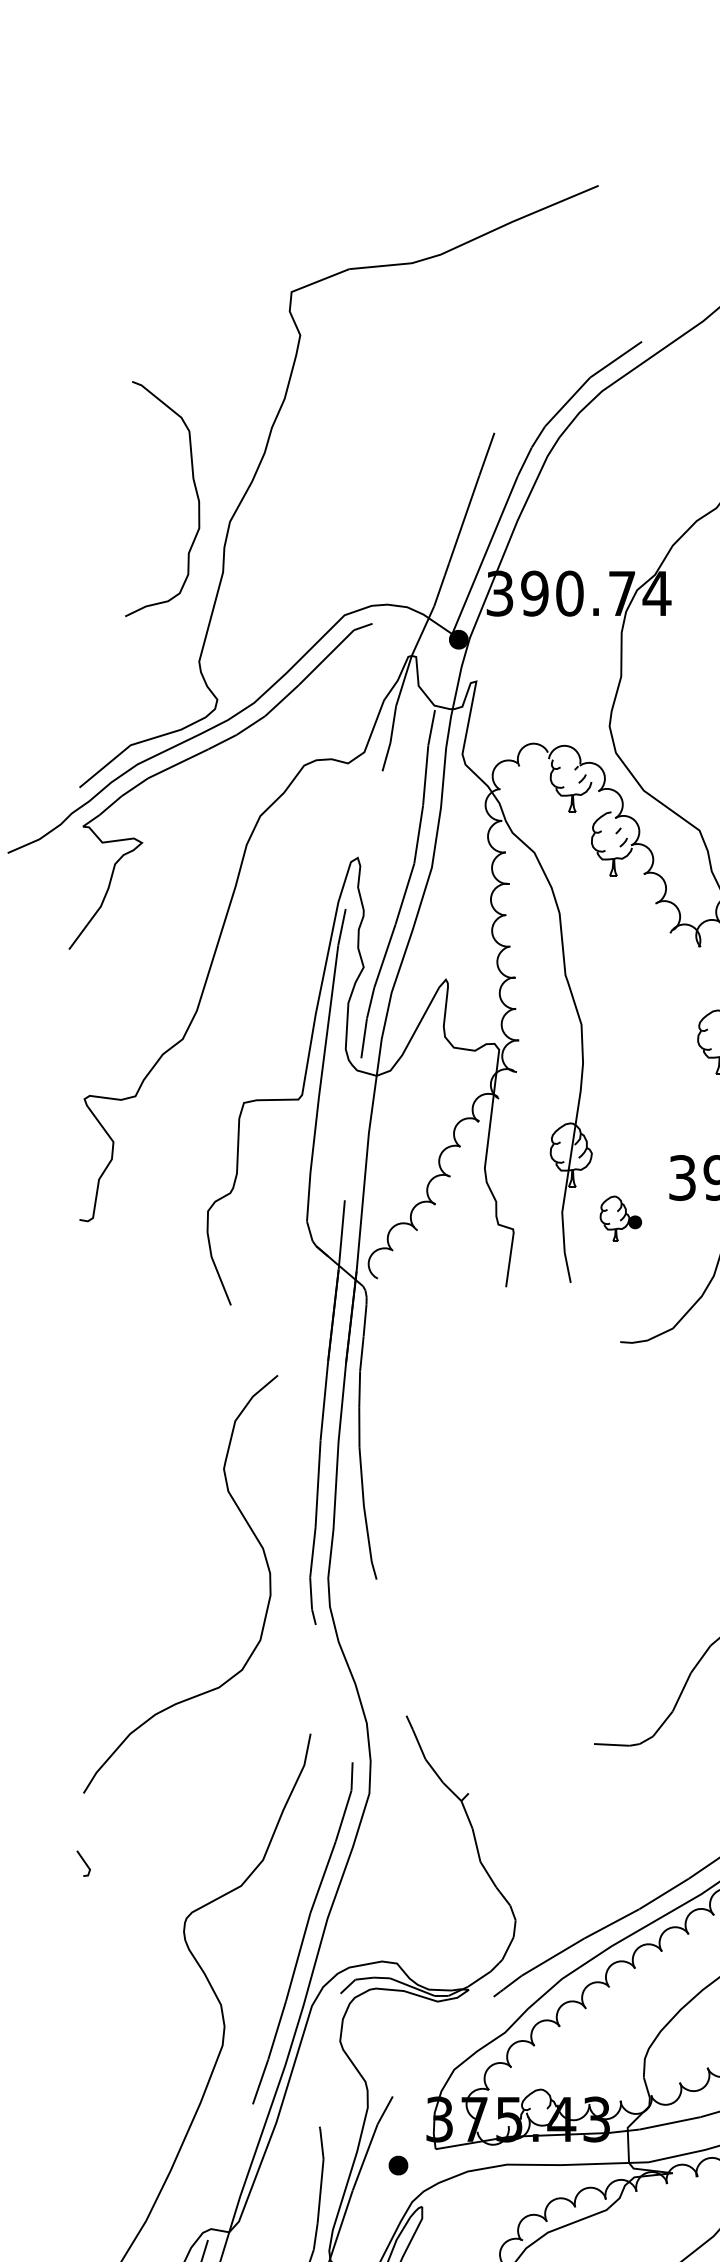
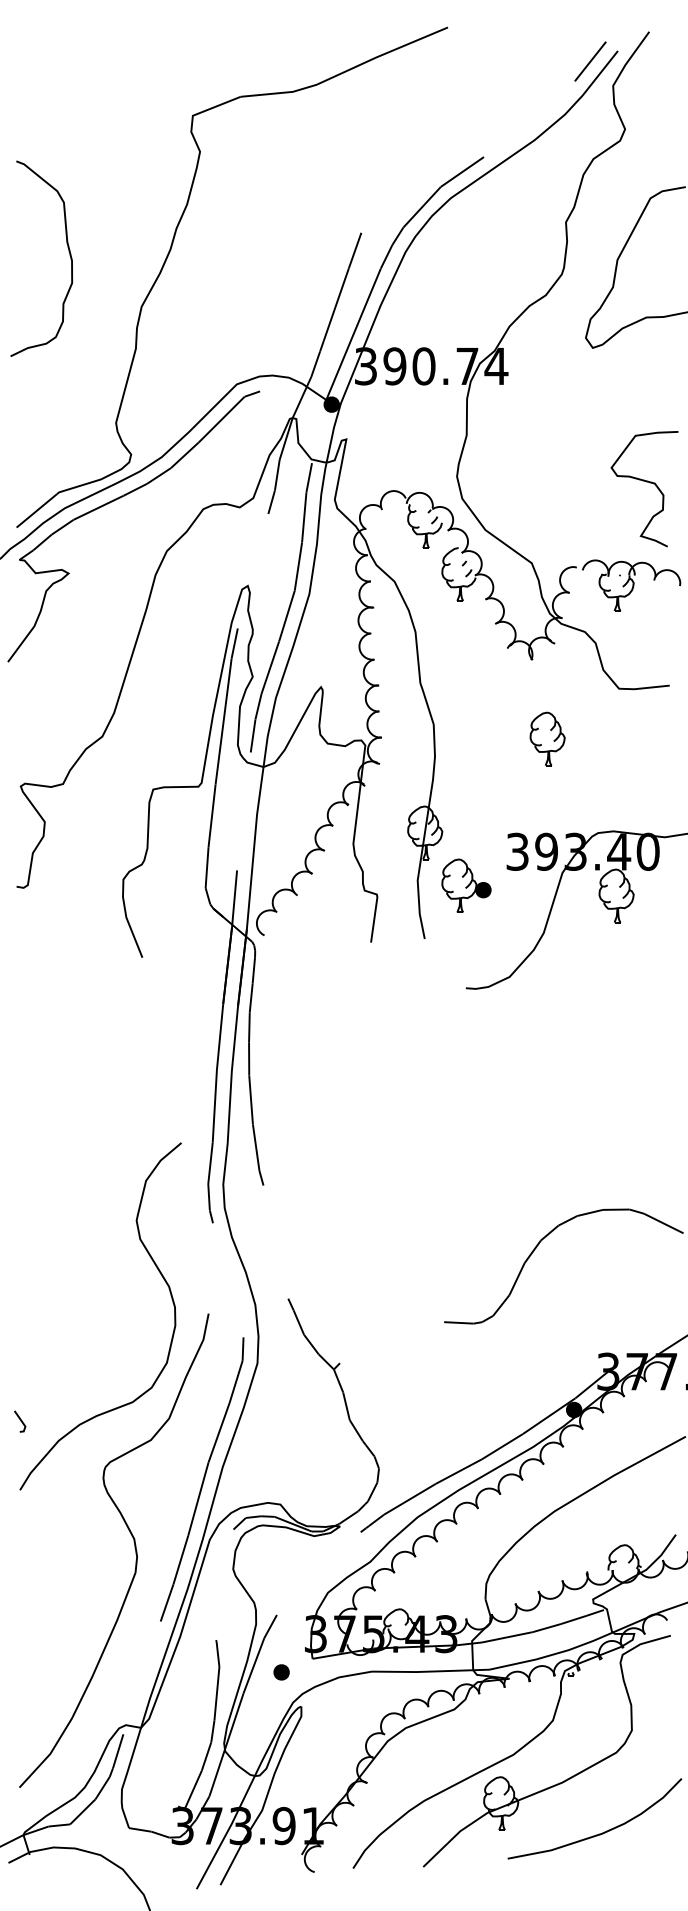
curve: (194, 490) -> (68, 251), moved
part: (620, 1218) -> (466, 885), size x1.43
curve: (253, 1536) -> (161, 1276), moved

